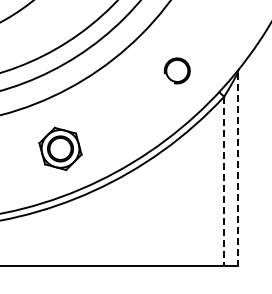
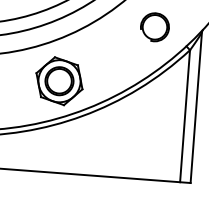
part: (177, 70) -> (155, 27), size x1.43
part: (60, 148) -> (59, 80), size x1.43
line: (237, 170) -> (196, 108), dashed -> solid
line: (224, 181) -> (185, 116), dashed -> solid

